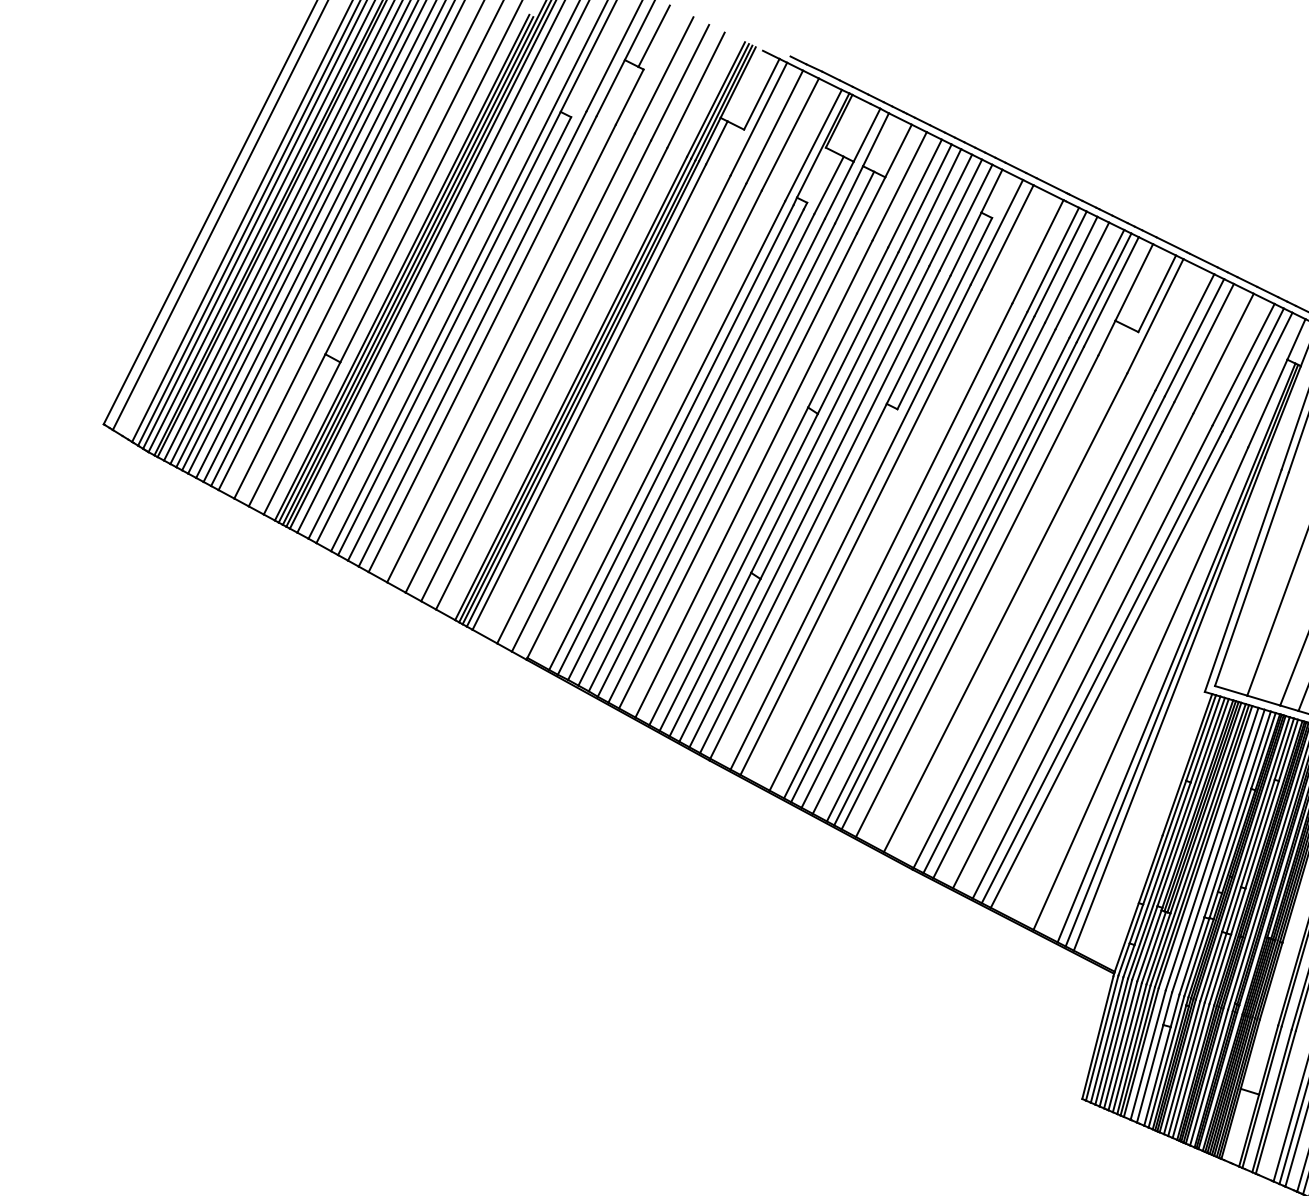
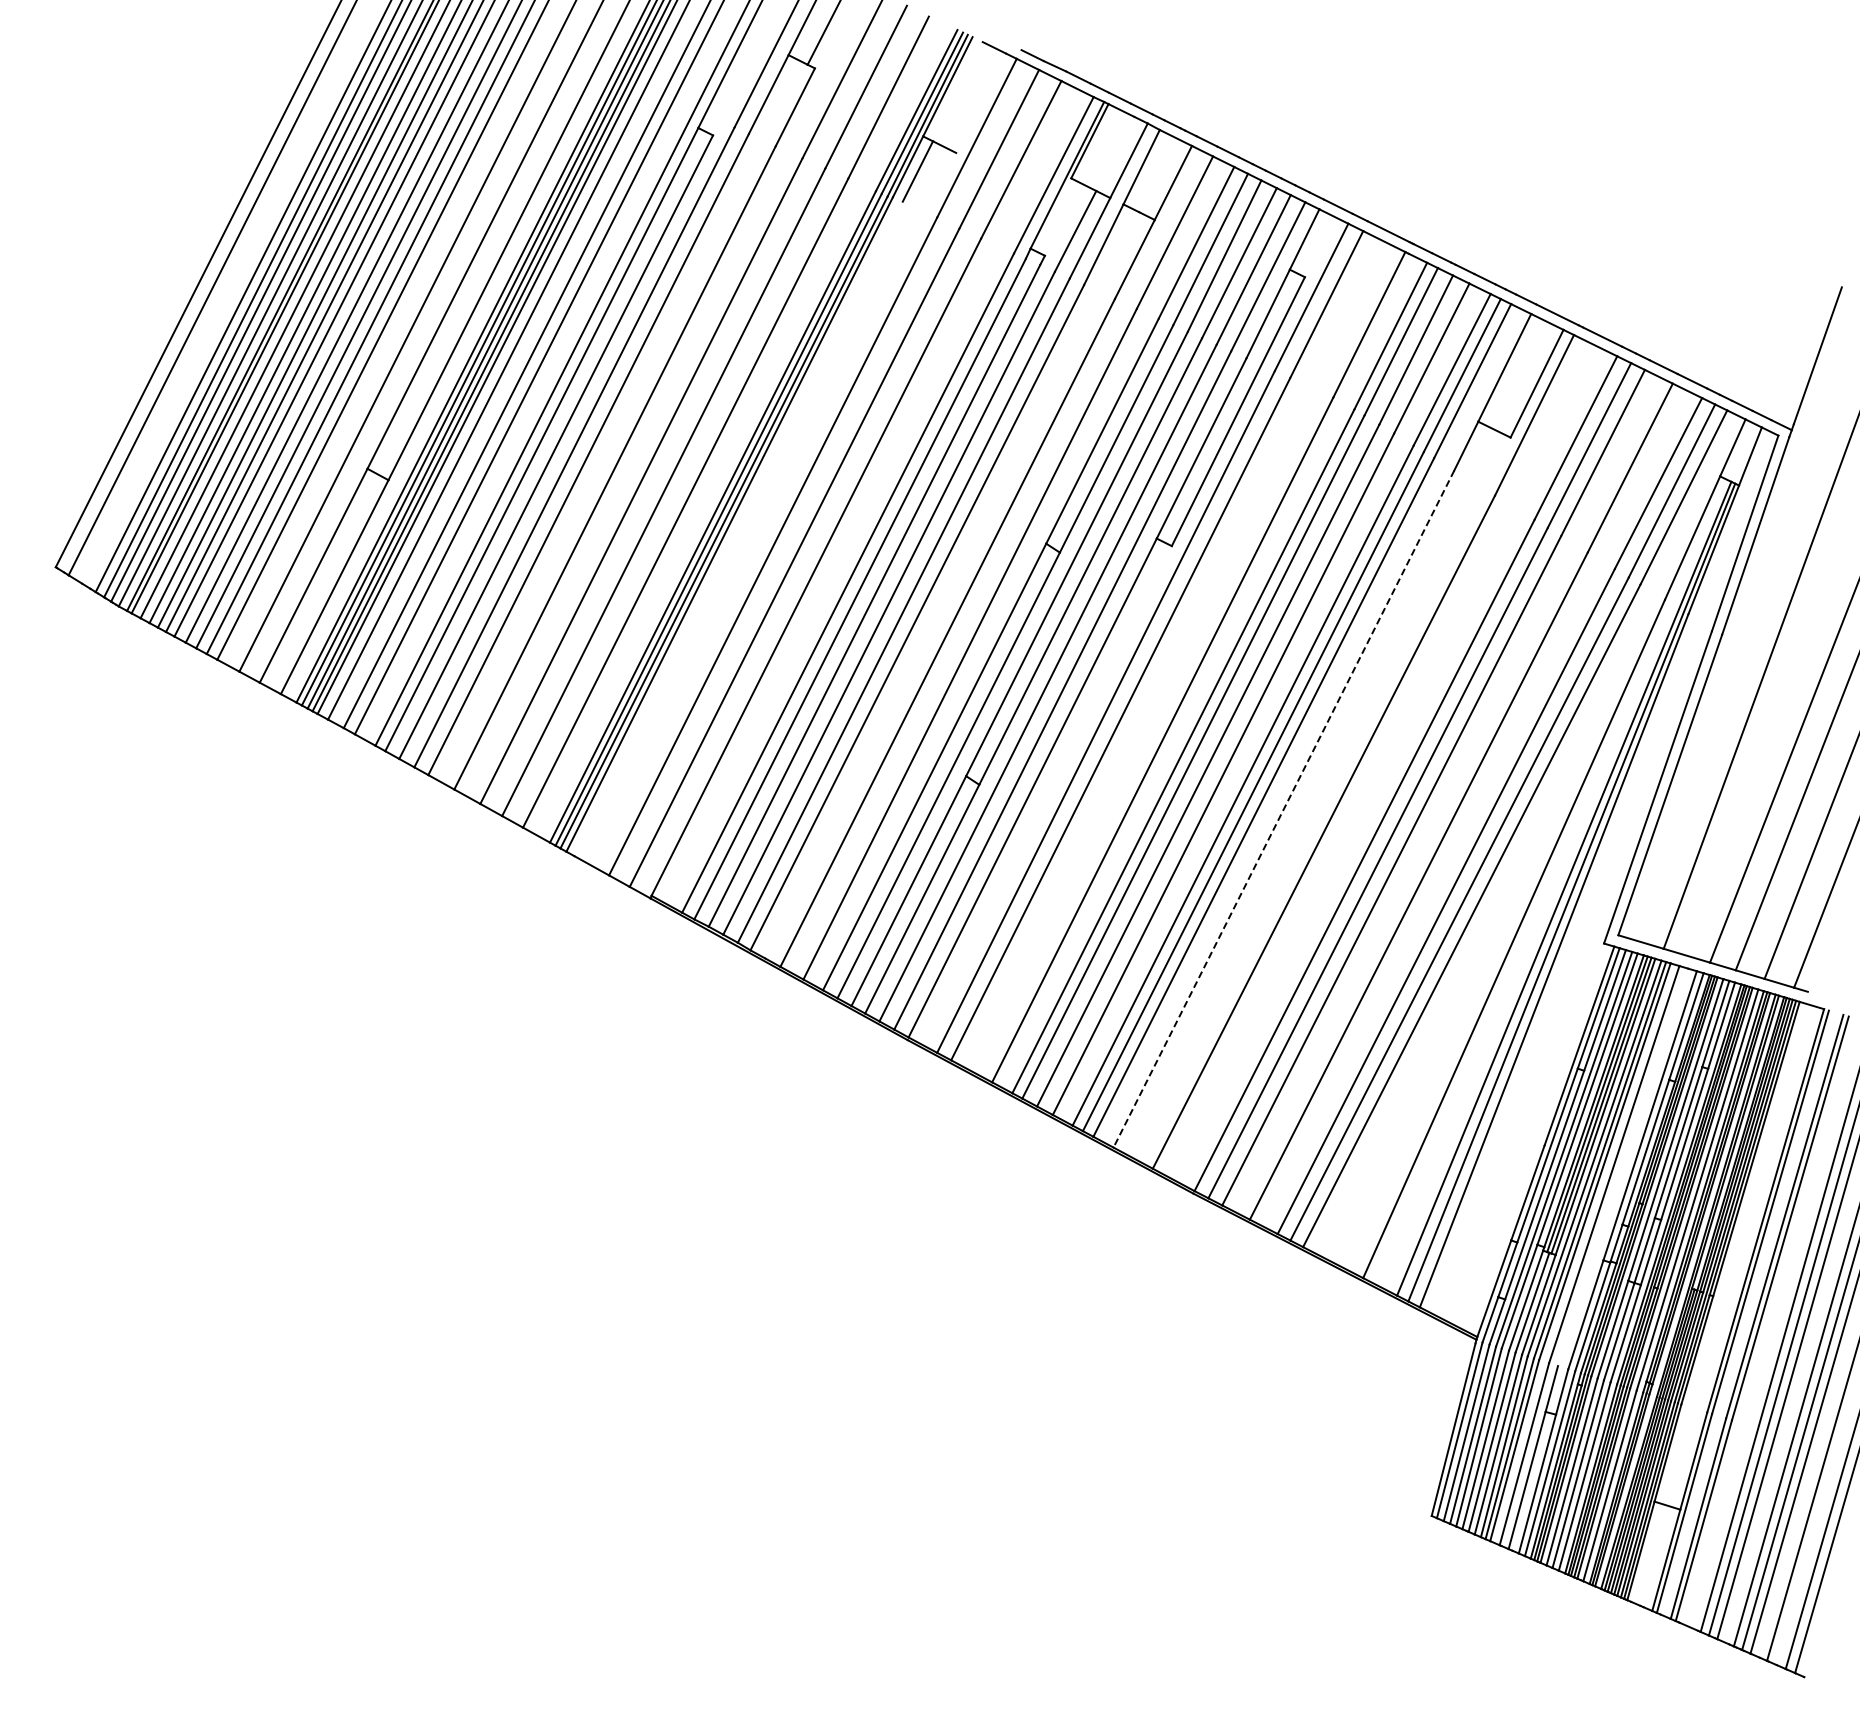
line: (761, 93) -> (980, 102), removed
line: (589, 396) -> (738, 528), removed
line: (741, 437) -> (952, 585), removed
line: (976, 596) -> (1283, 809), solid -> dashed
line: (1218, 851) -> (1623, 1167), removed

